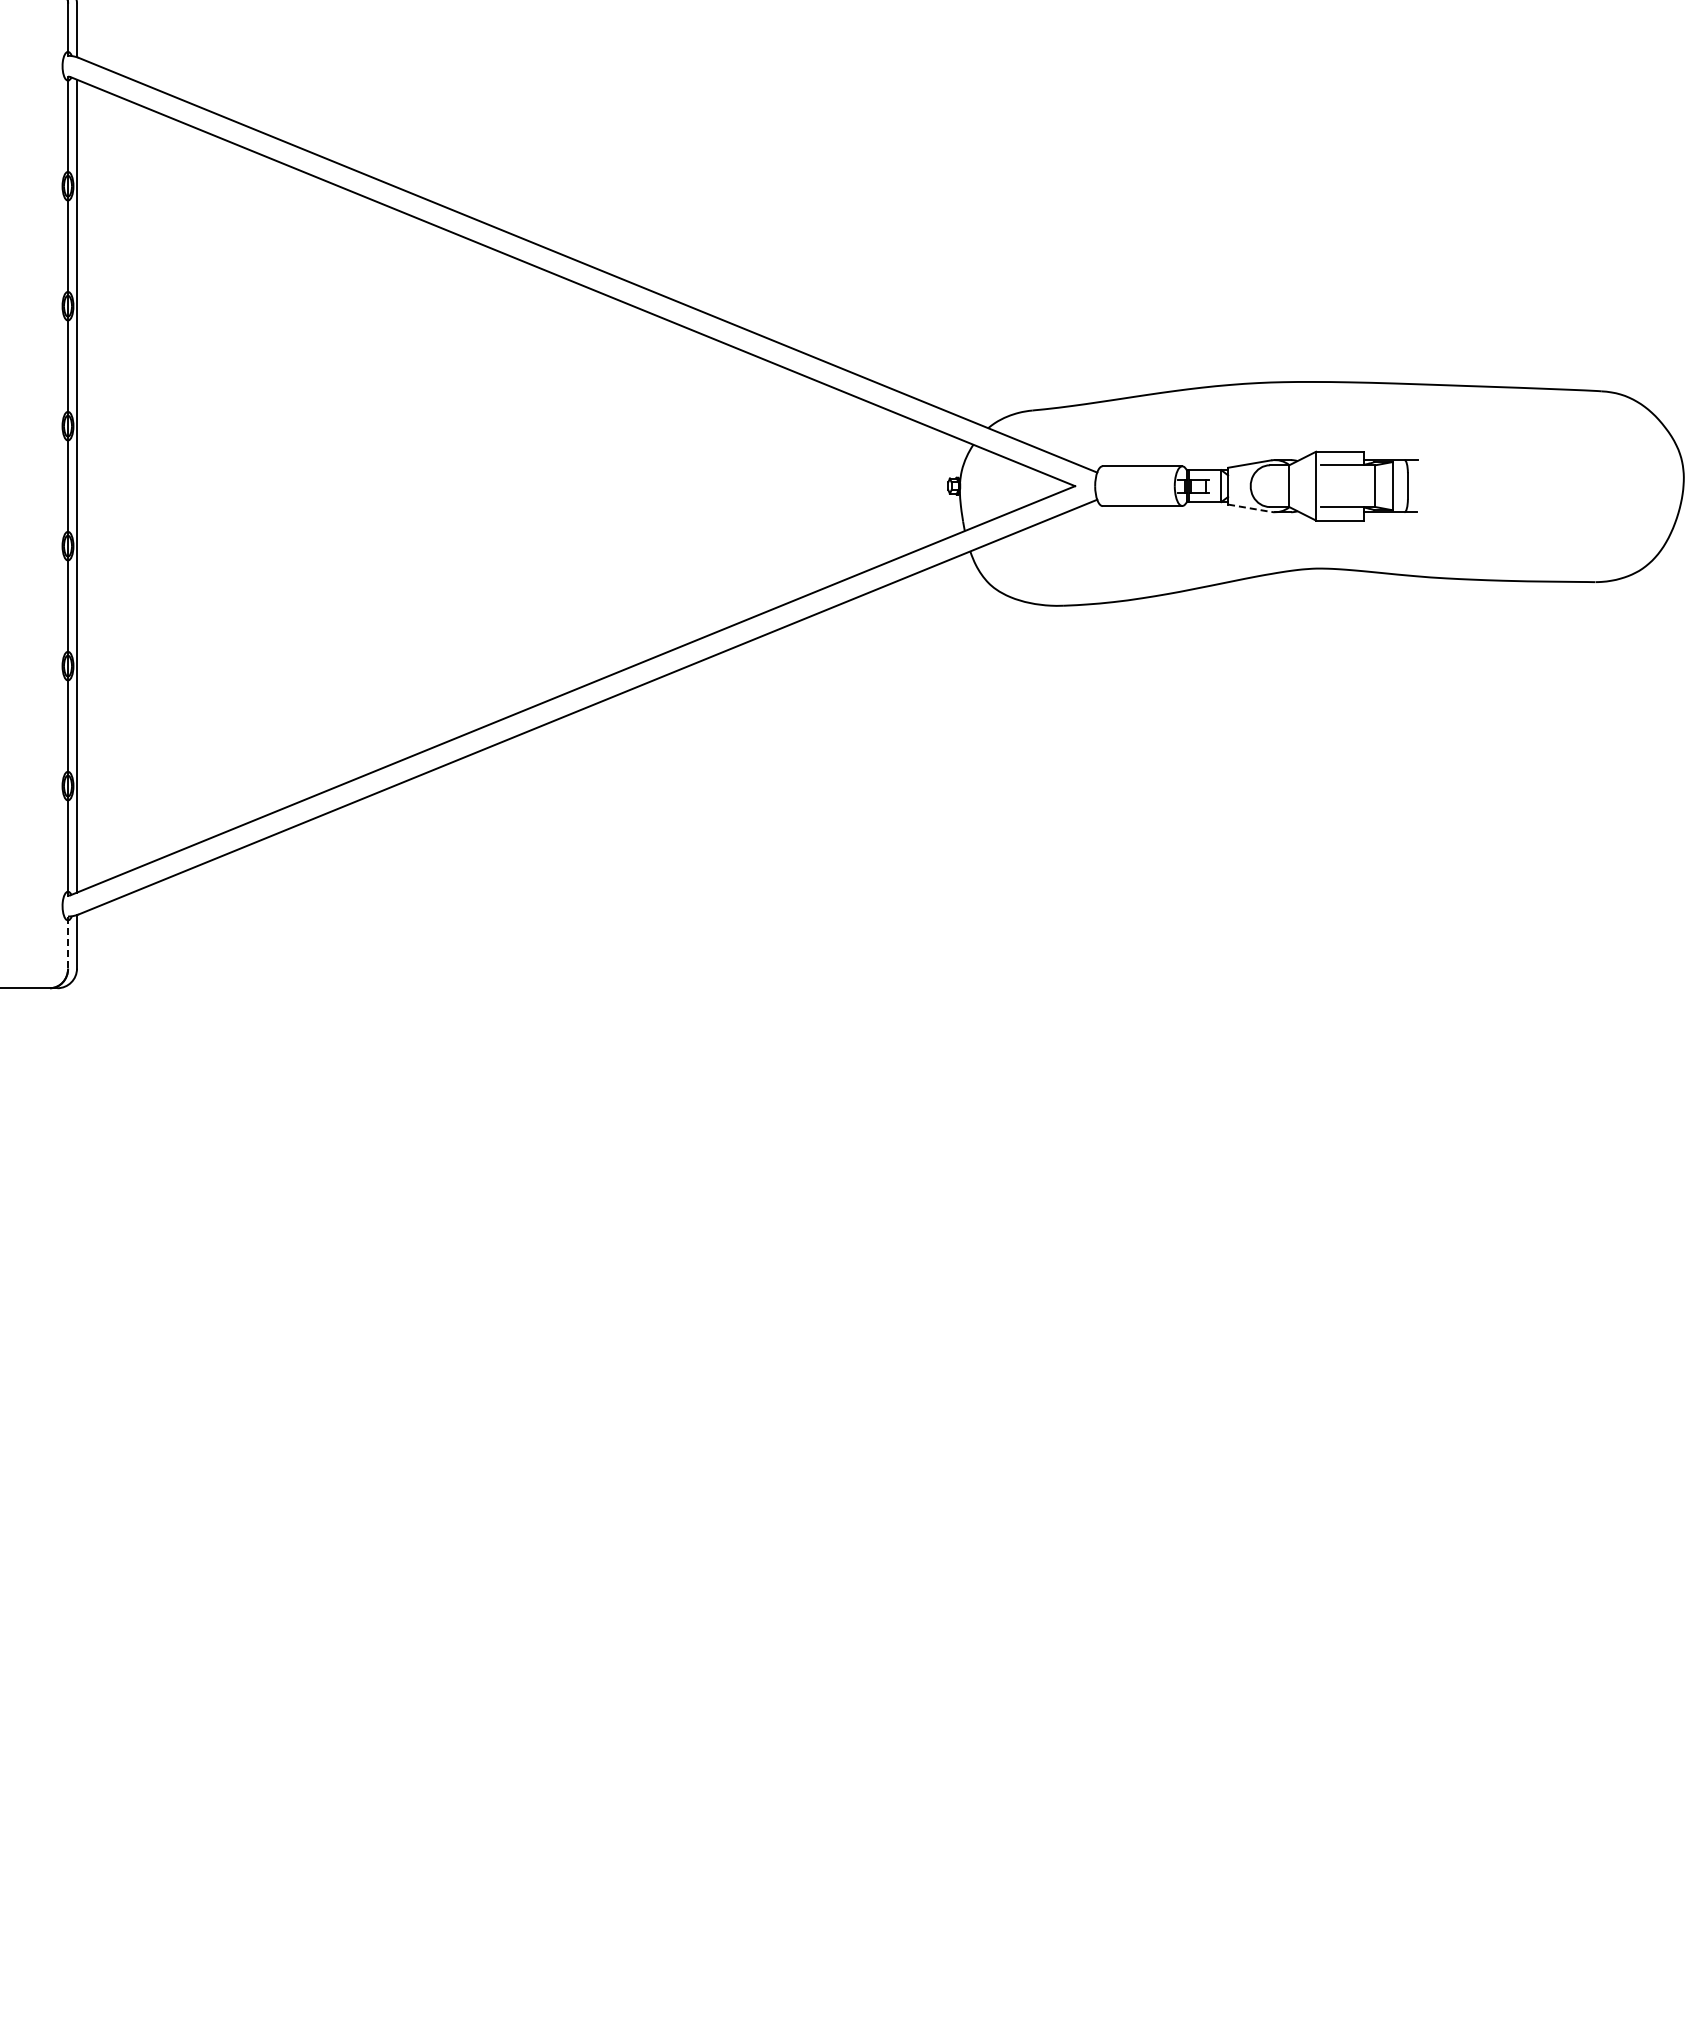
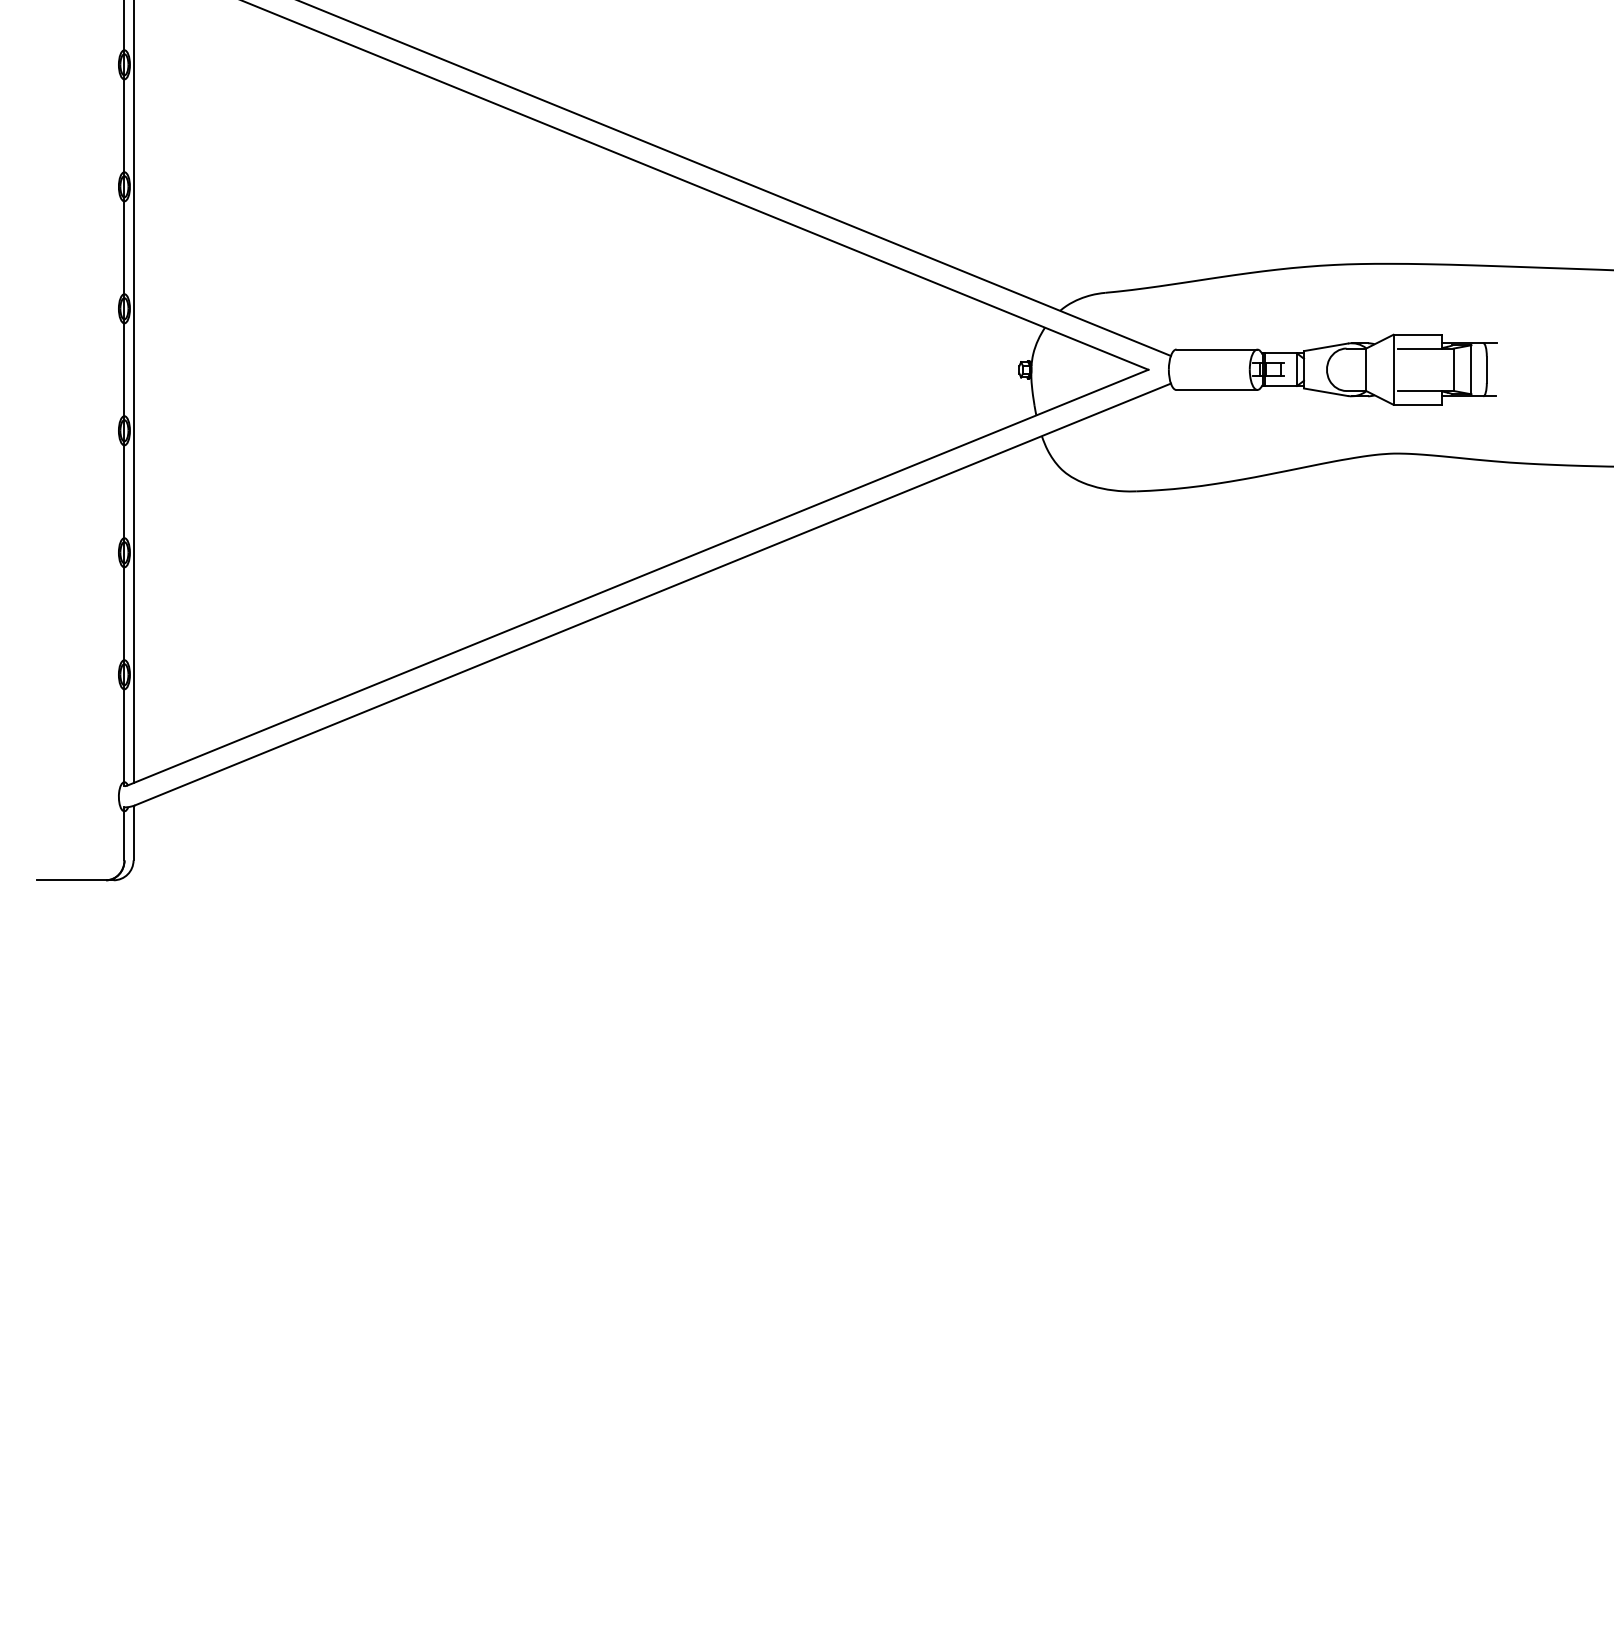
line: (1249, 508) -> (1325, 392), dashed -> solid
line: (68, 943) -> (124, 834), dashed -> solid

